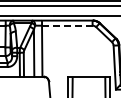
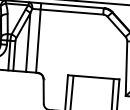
line: (66, 25) -> (70, 11), dashed -> solid

